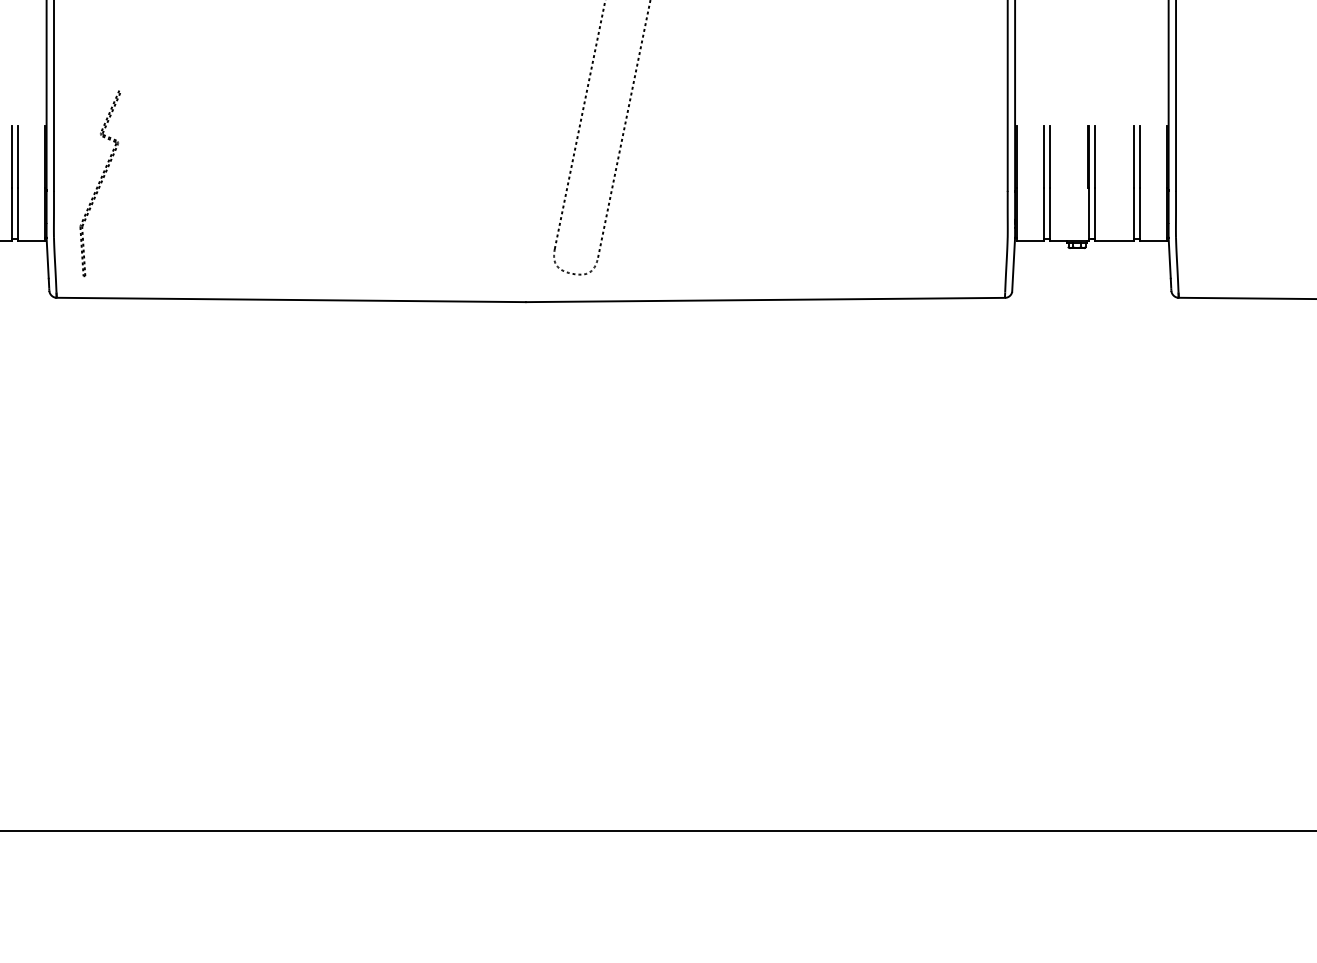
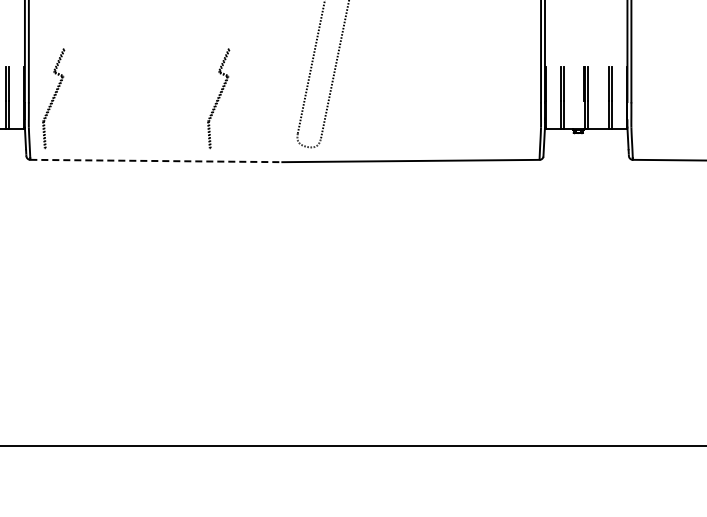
part: (407, 183) -> (218, 98), added
line: (291, 300) -> (156, 161), solid -> dashed

